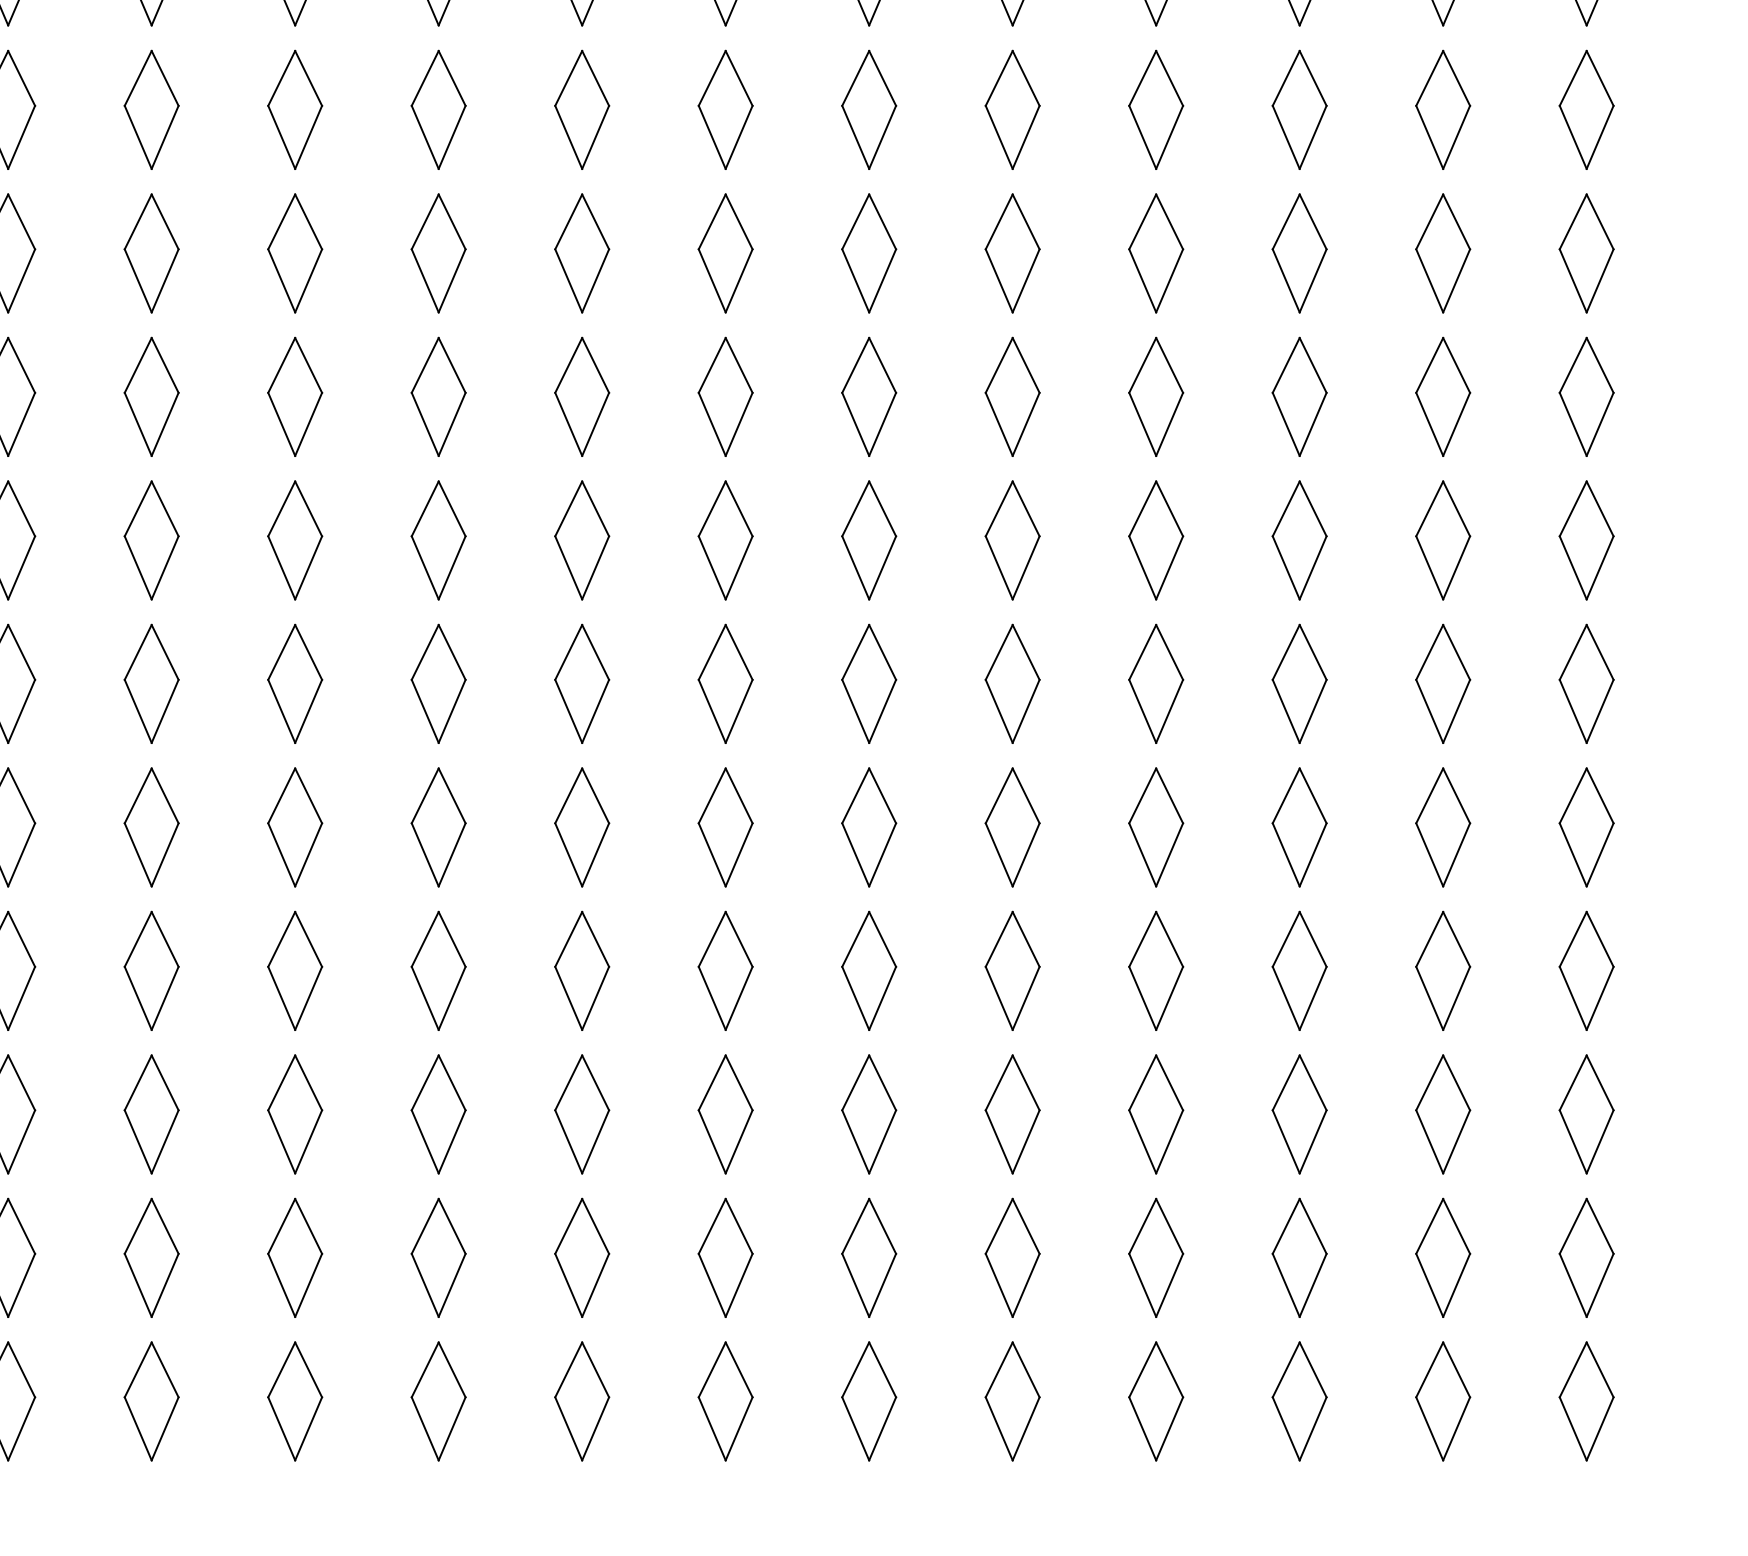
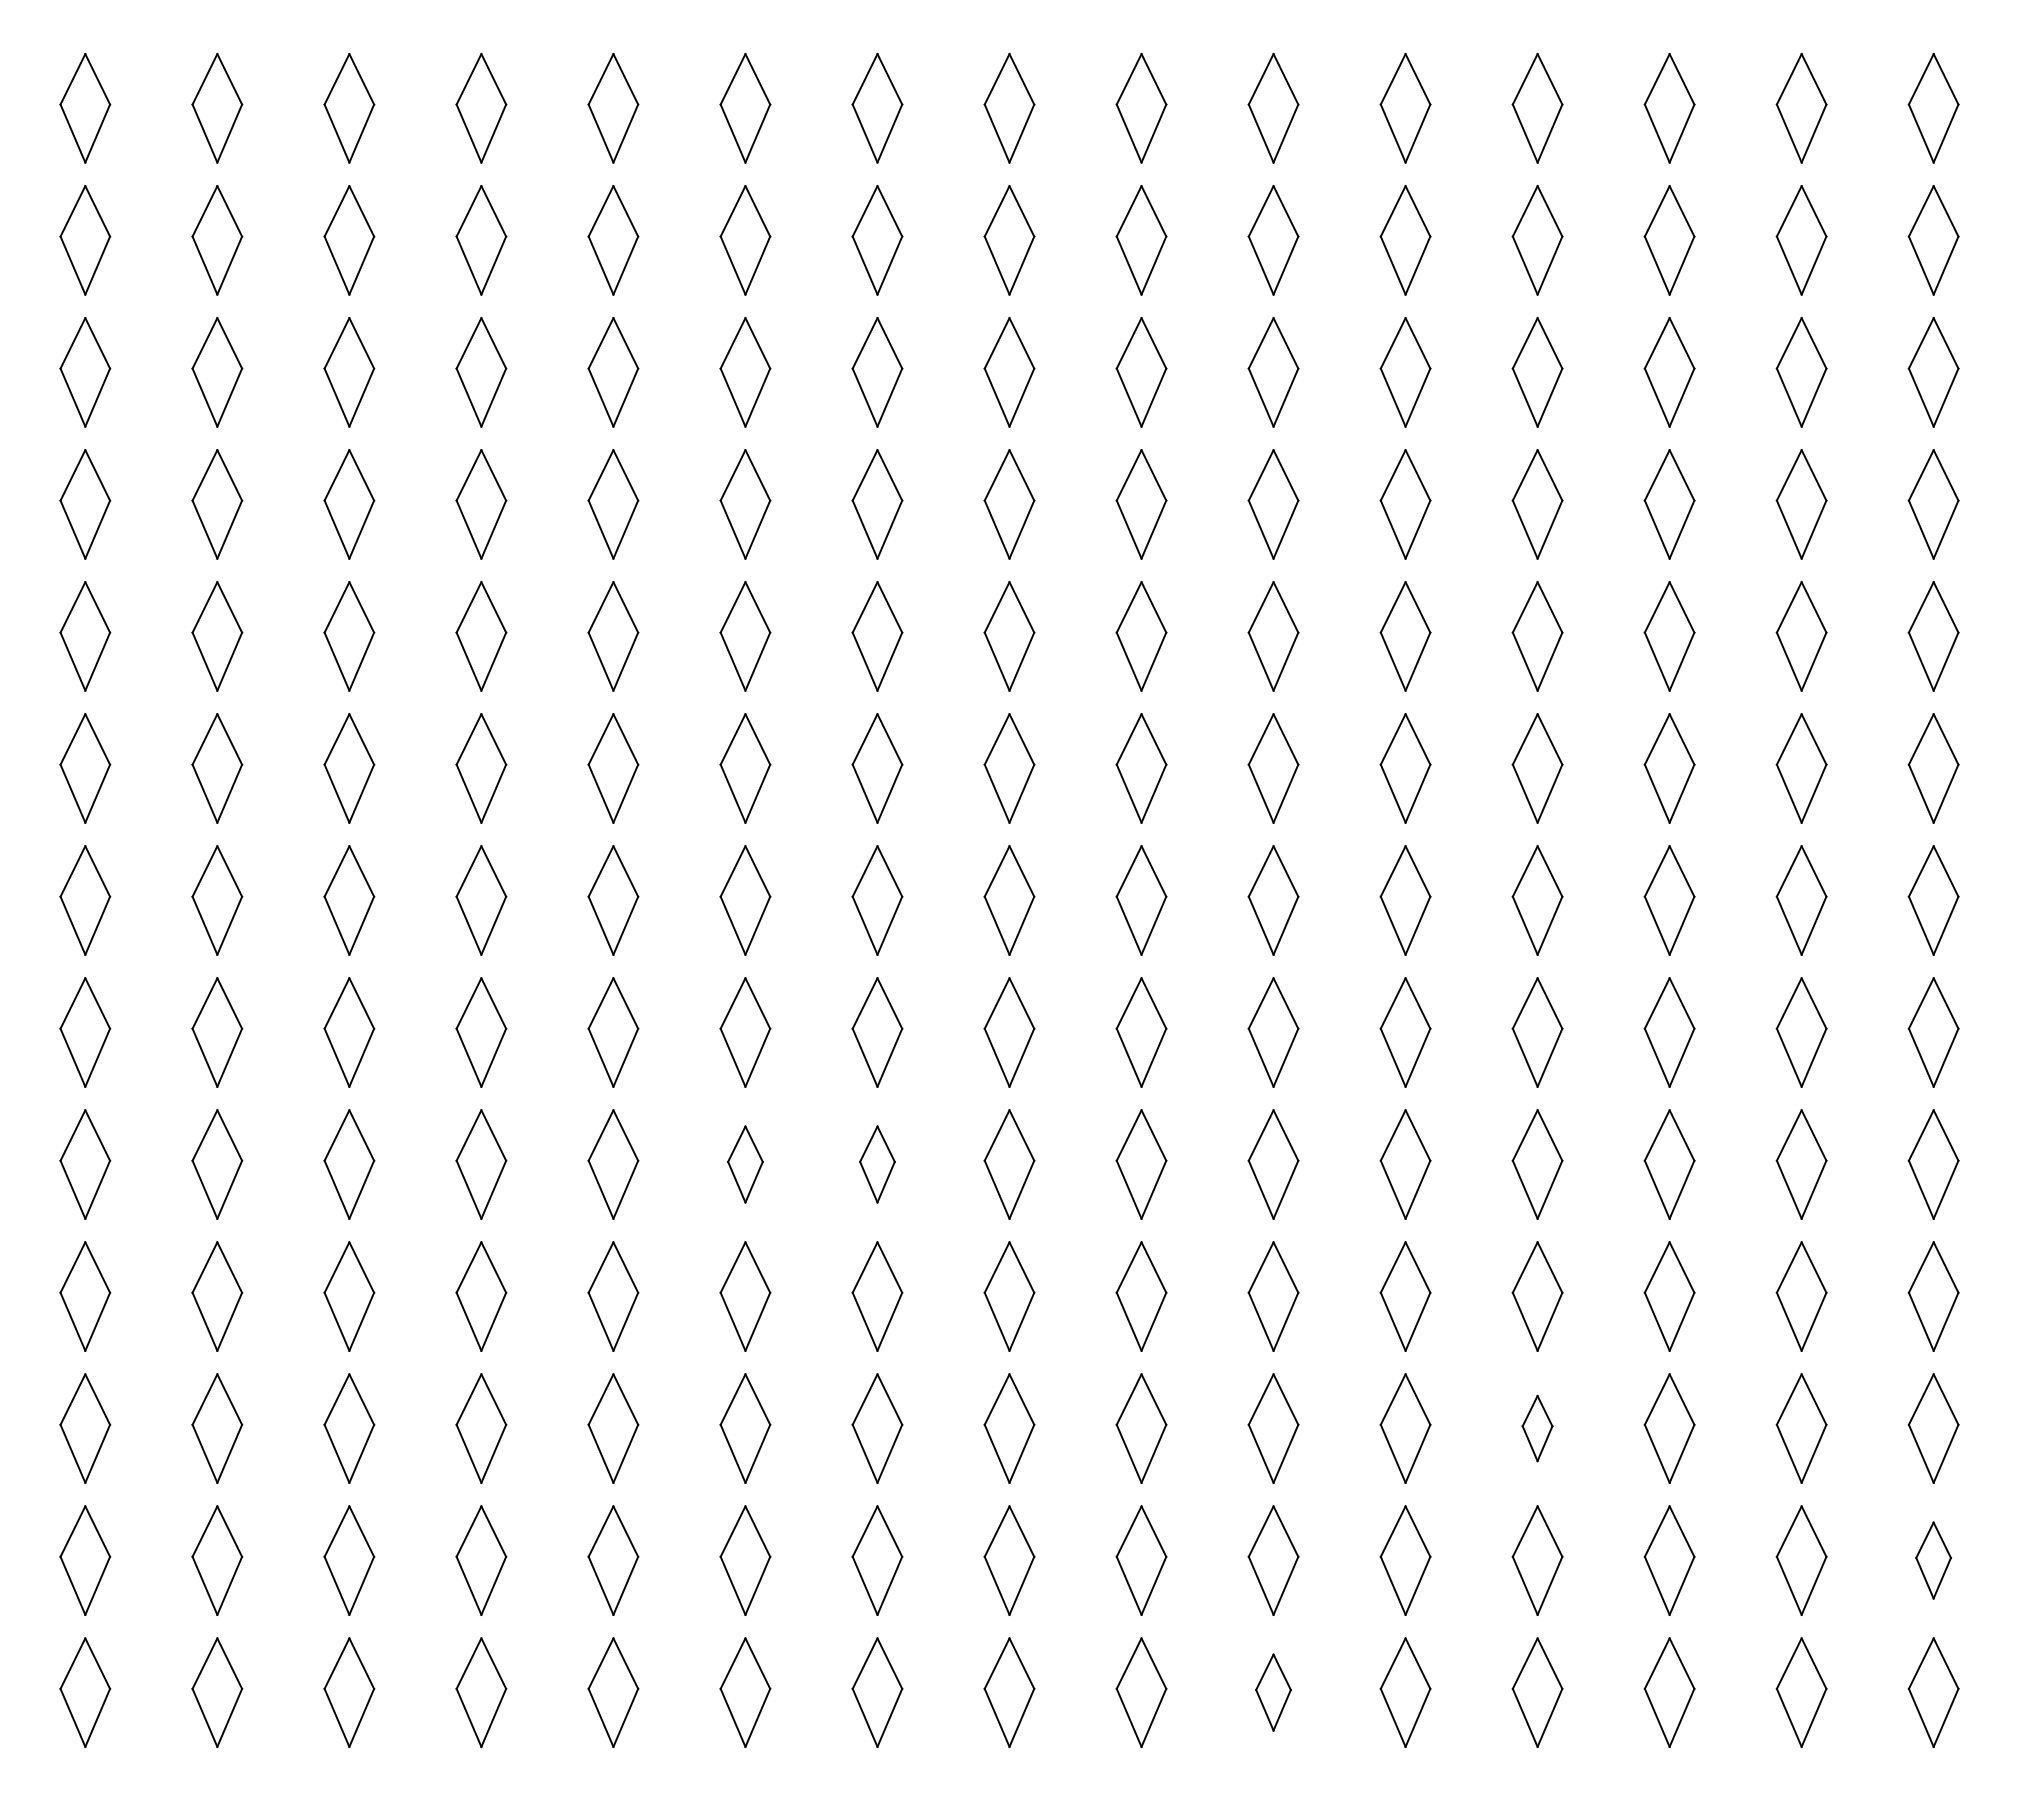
part: (295, 827) -> (745, 1164), size x0.7
part: (438, 827) -> (877, 1164), size x0.7
part: (1156, 1114) -> (1537, 1428), size x0.6
part: (1586, 1257) -> (1933, 1560), size x0.7
part: (869, 1401) -> (1273, 1692), size x0.7

